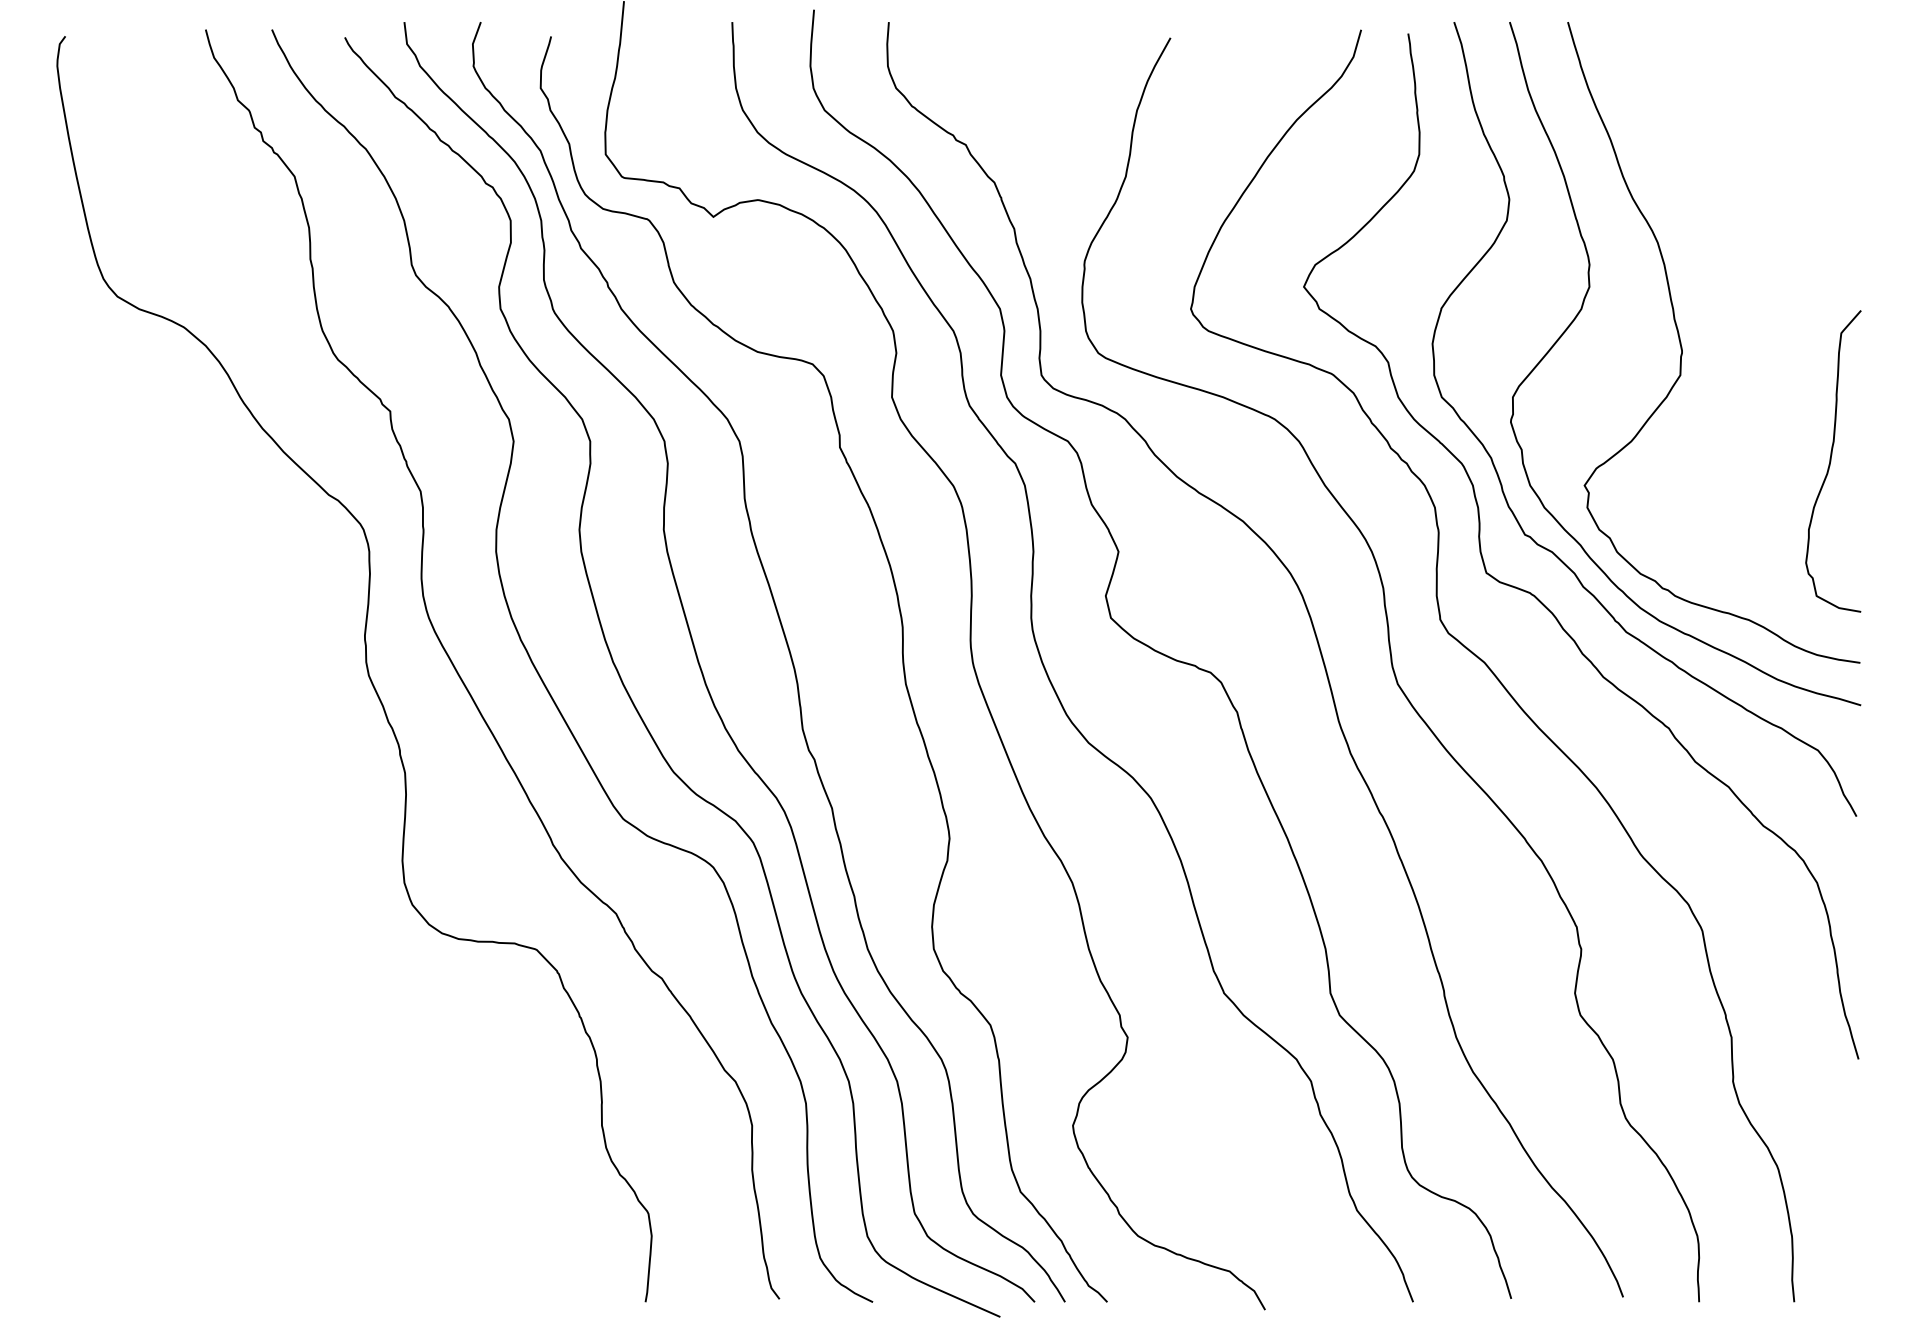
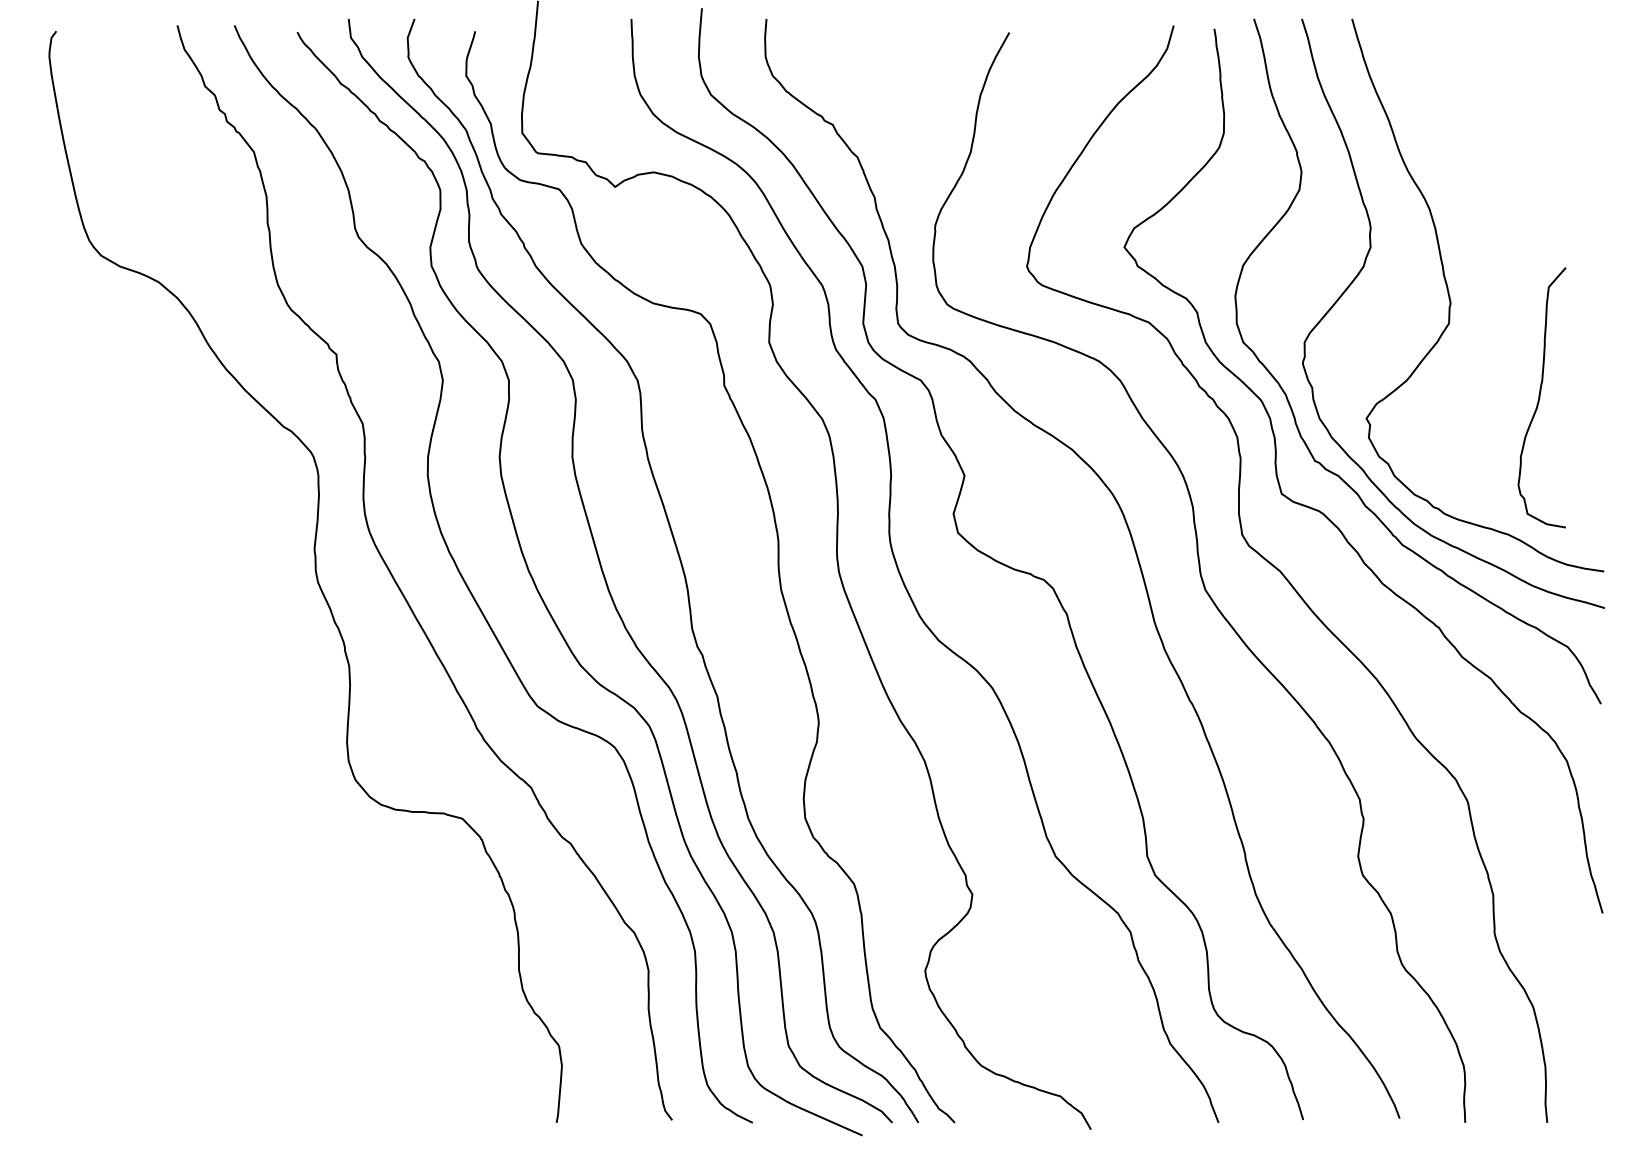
curve: (1831, 461) -> (1540, 397), moved

